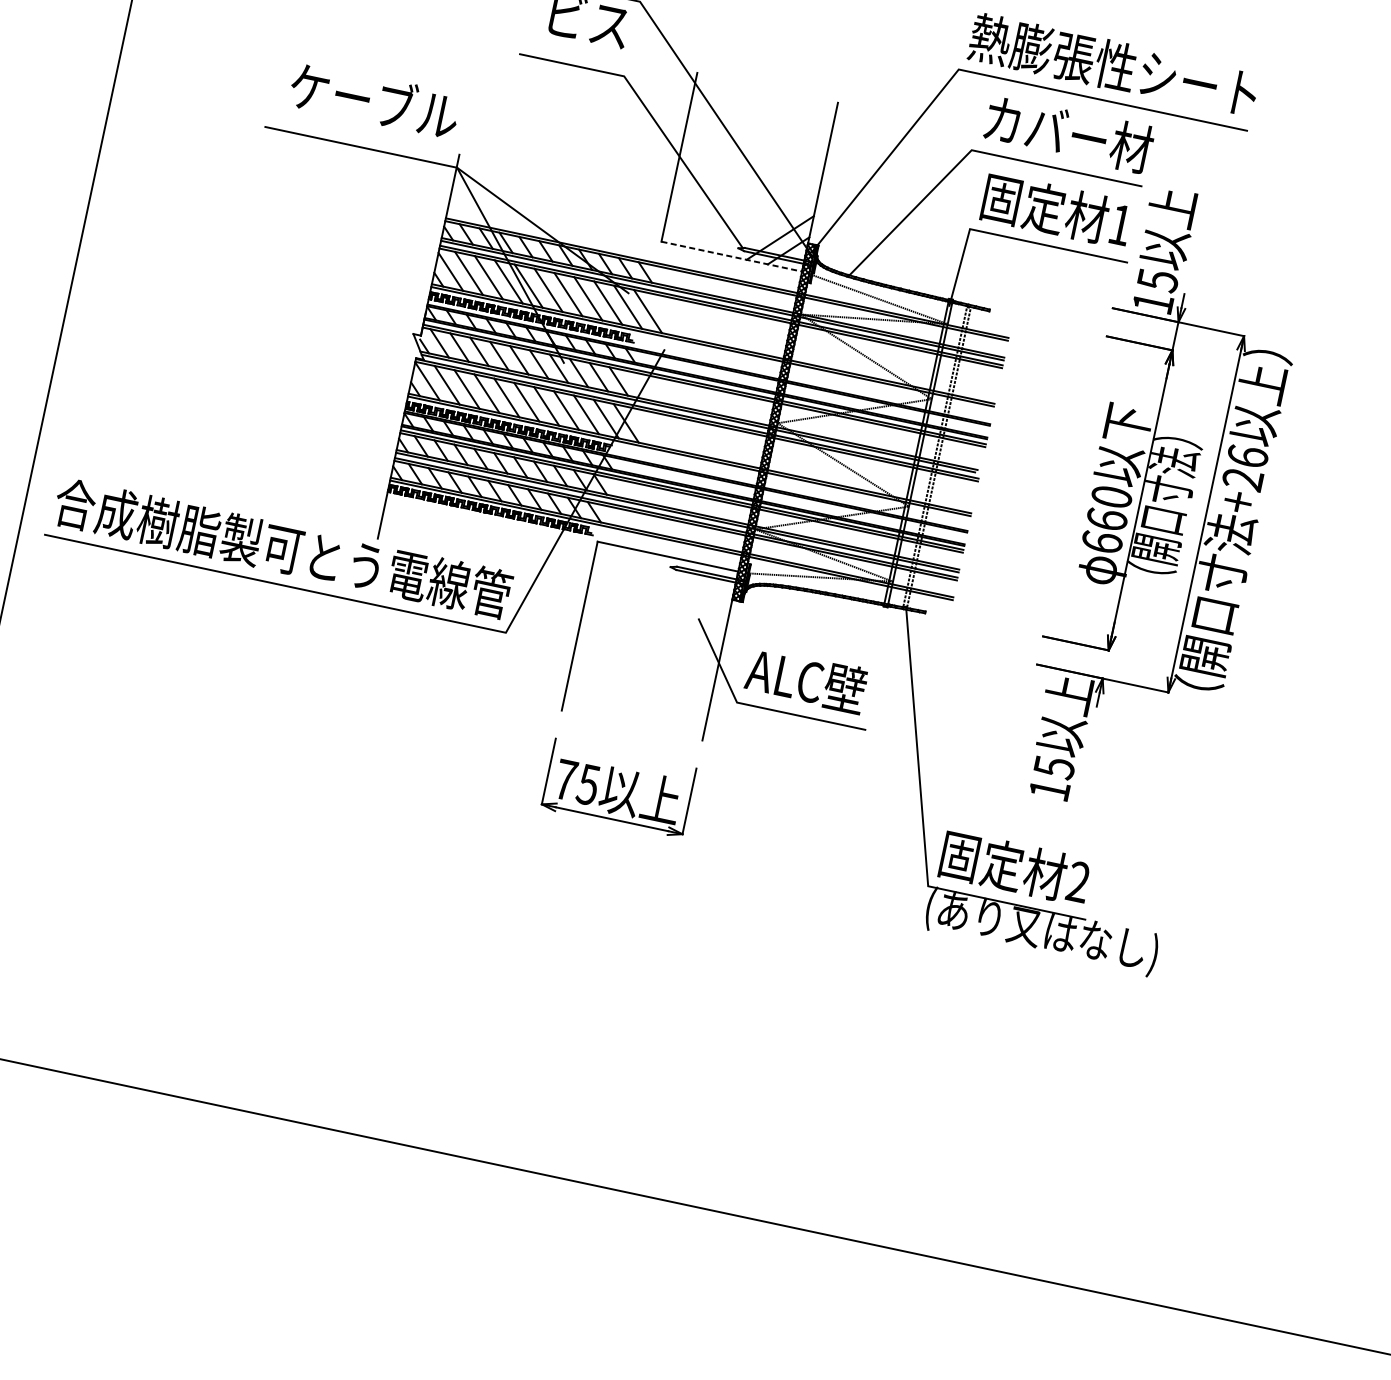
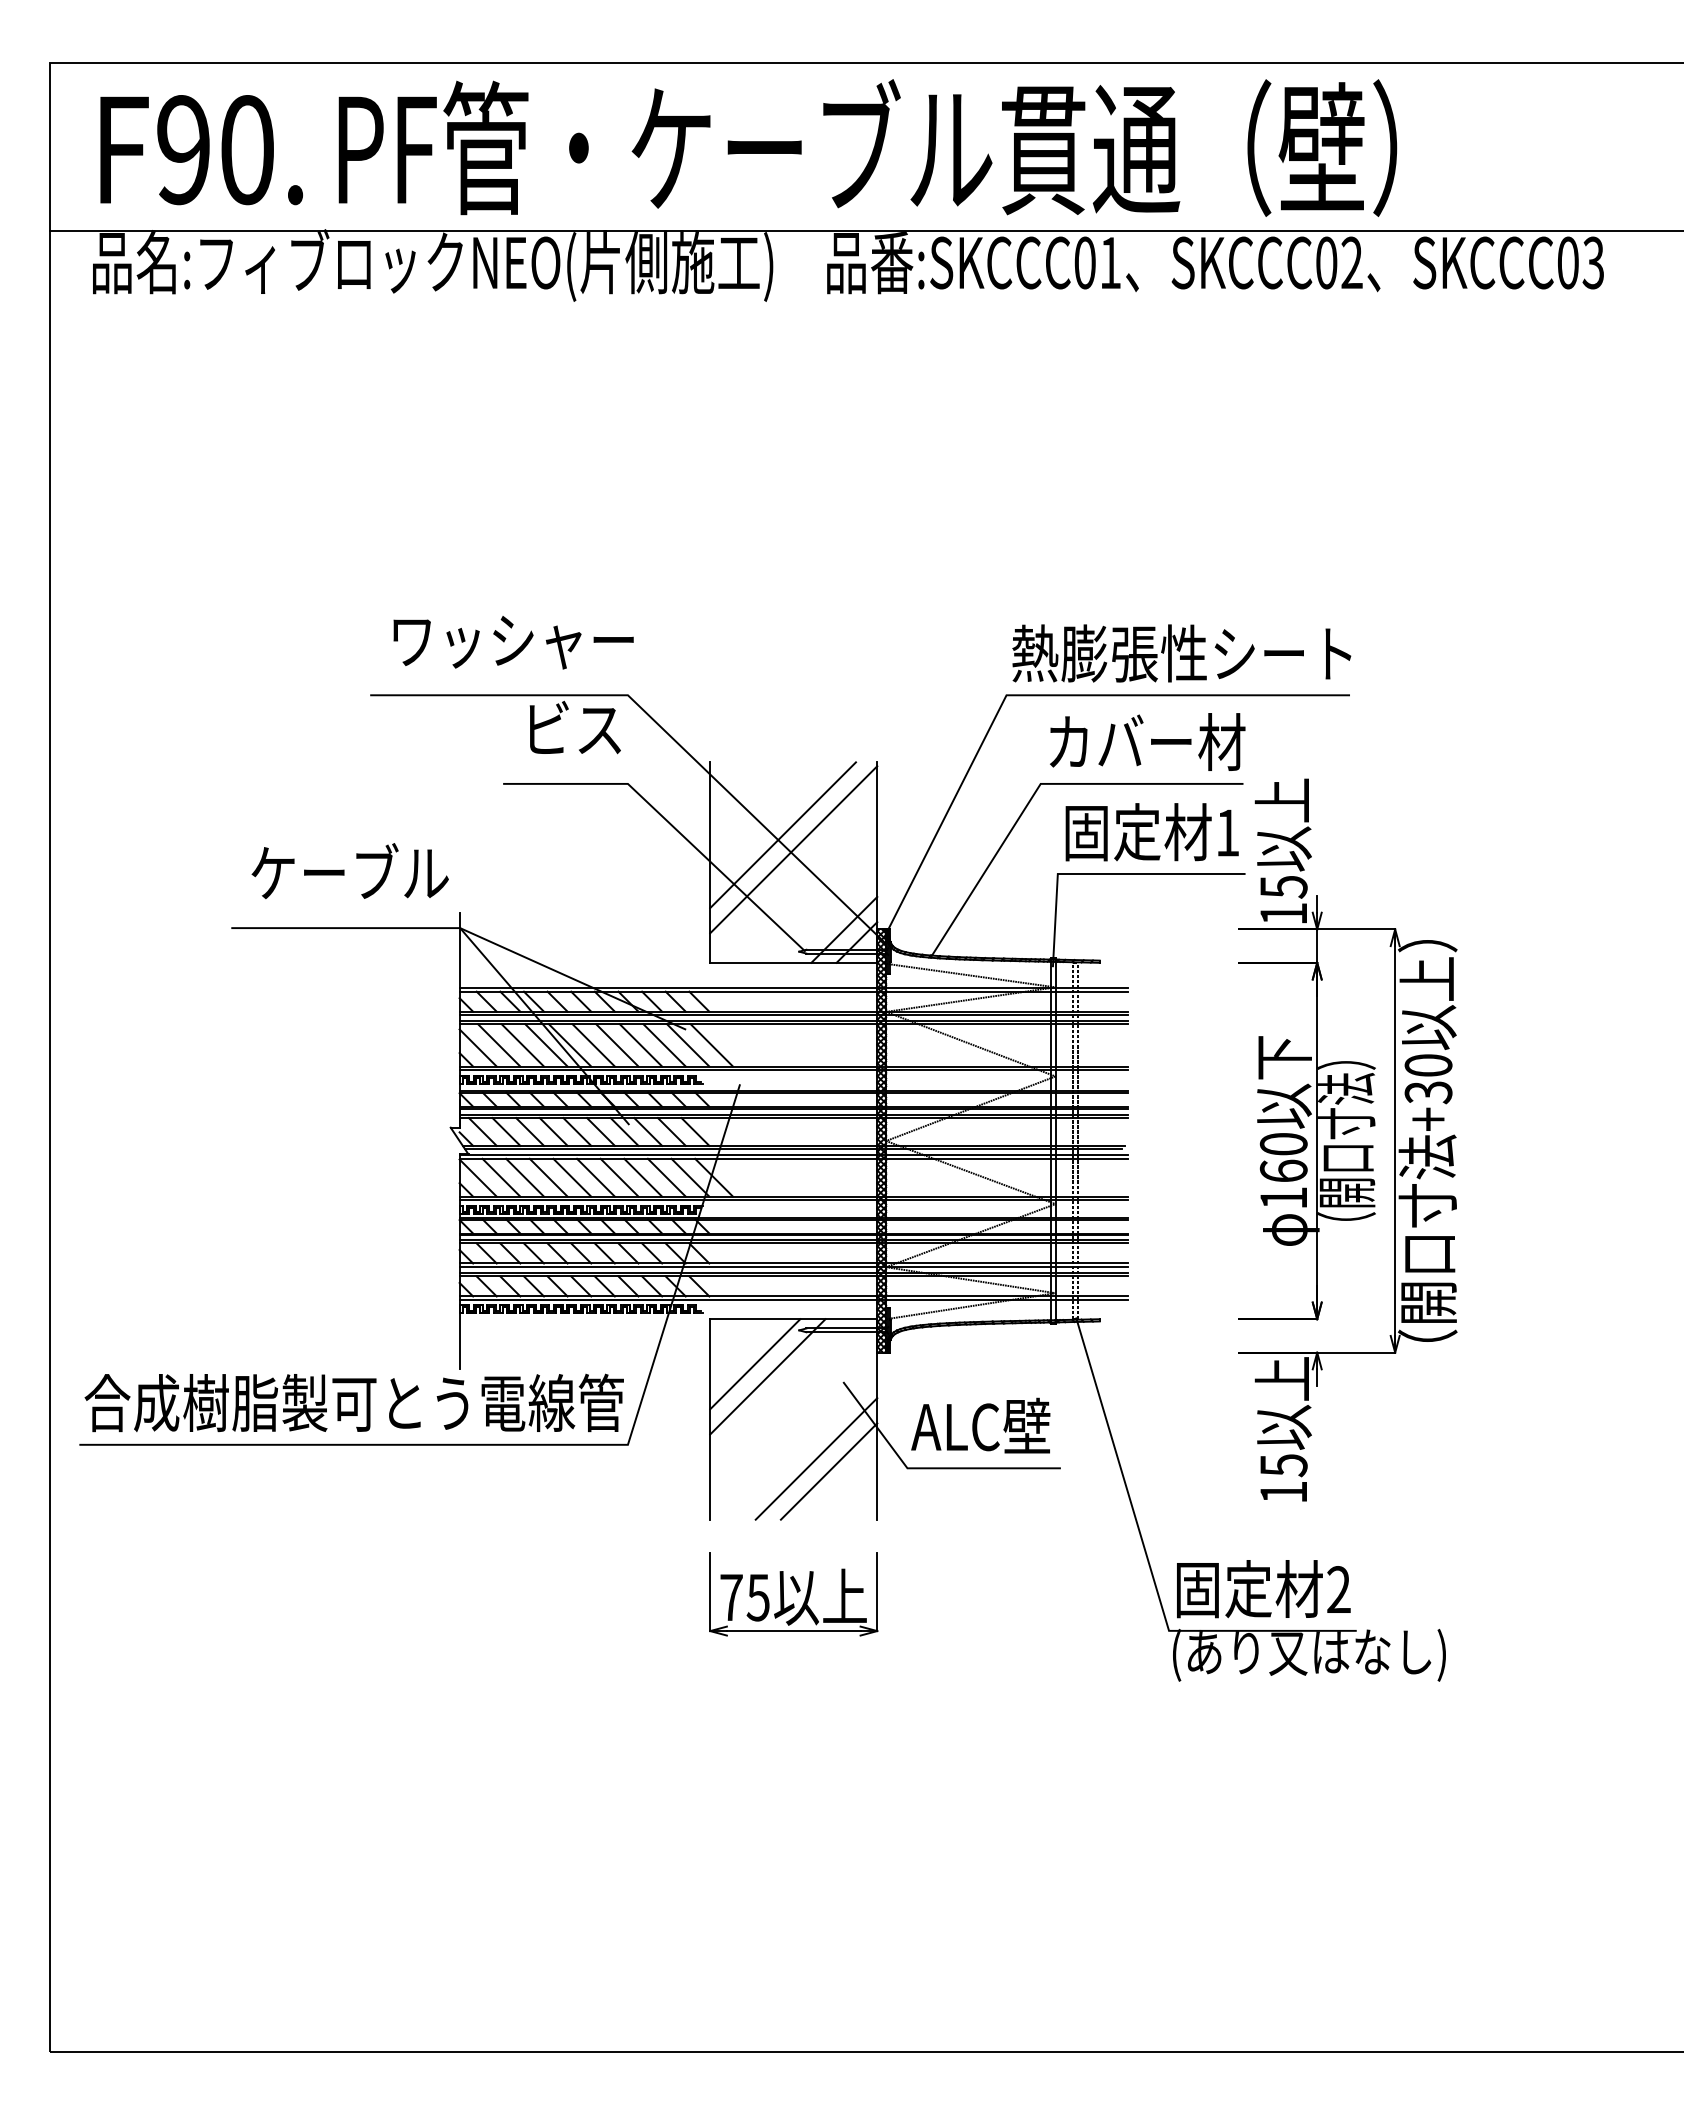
line: (745, 147) -> (782, 835), added
line: (751, 161) -> (793, 849), added
line: (731, 256) -> (793, 962), dashed -> solid
text: (1245, 468) -> (1428, 1079), +26 -> +30
text: (1102, 541) -> (1283, 1197), 660 -> 160
line: (627, 587) -> (755, 1364), added
line: (635, 600) -> (767, 1376), added
line: (662, 678) -> (816, 1458), added
line: (670, 691) -> (828, 1471), added

